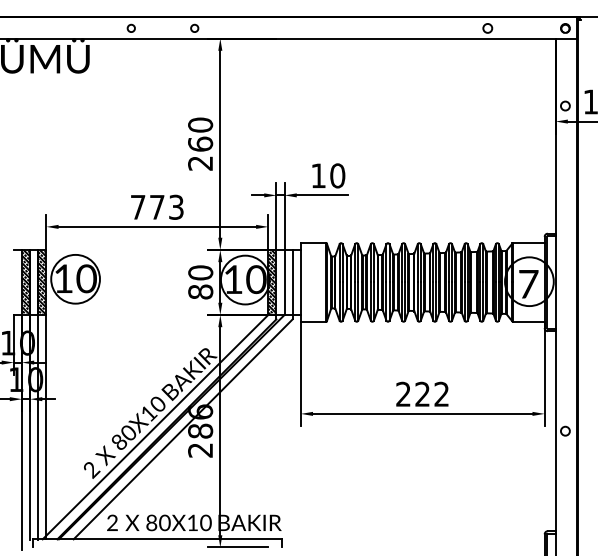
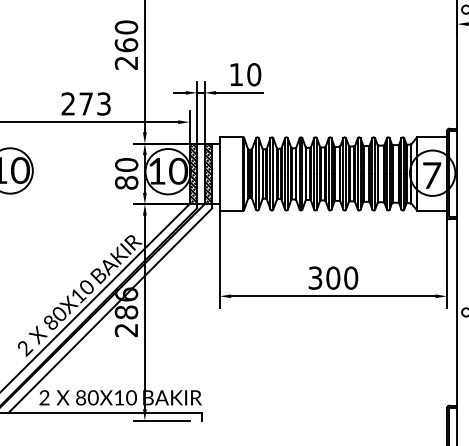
text: (137, 206) -> (67, 103), 773 -> 273
hatch: (288, 281) -> (208, 173), added
text: (422, 393) -> (333, 277), 222 -> 300

